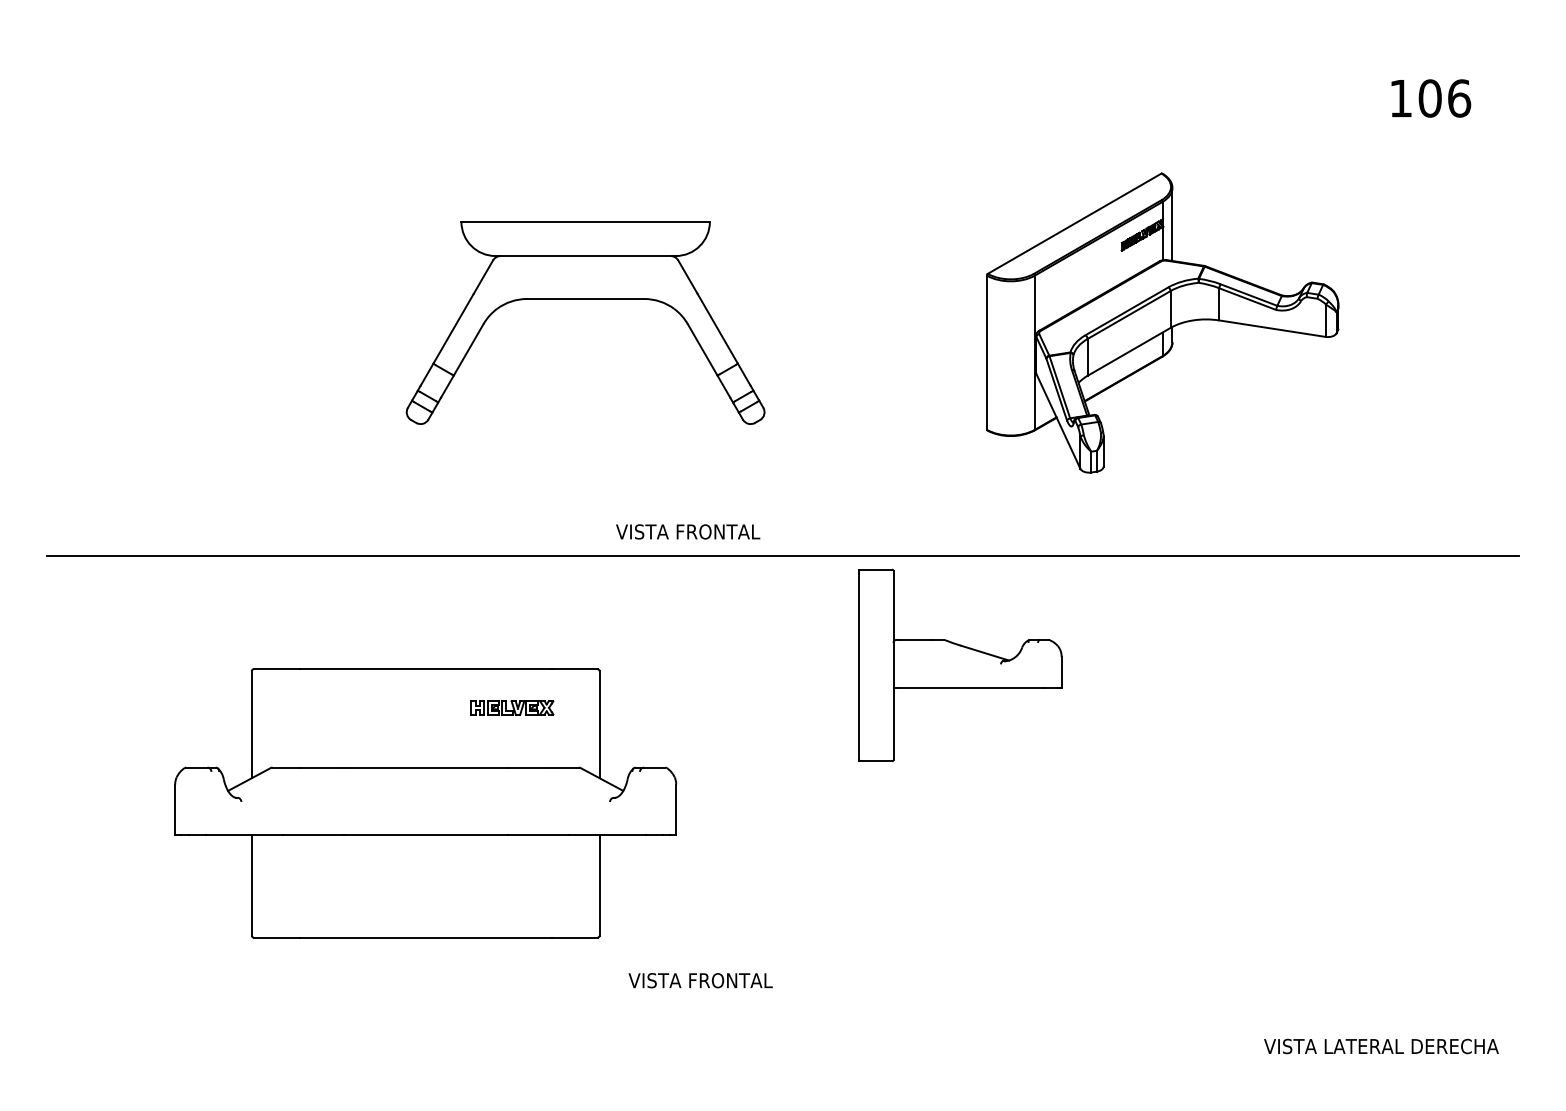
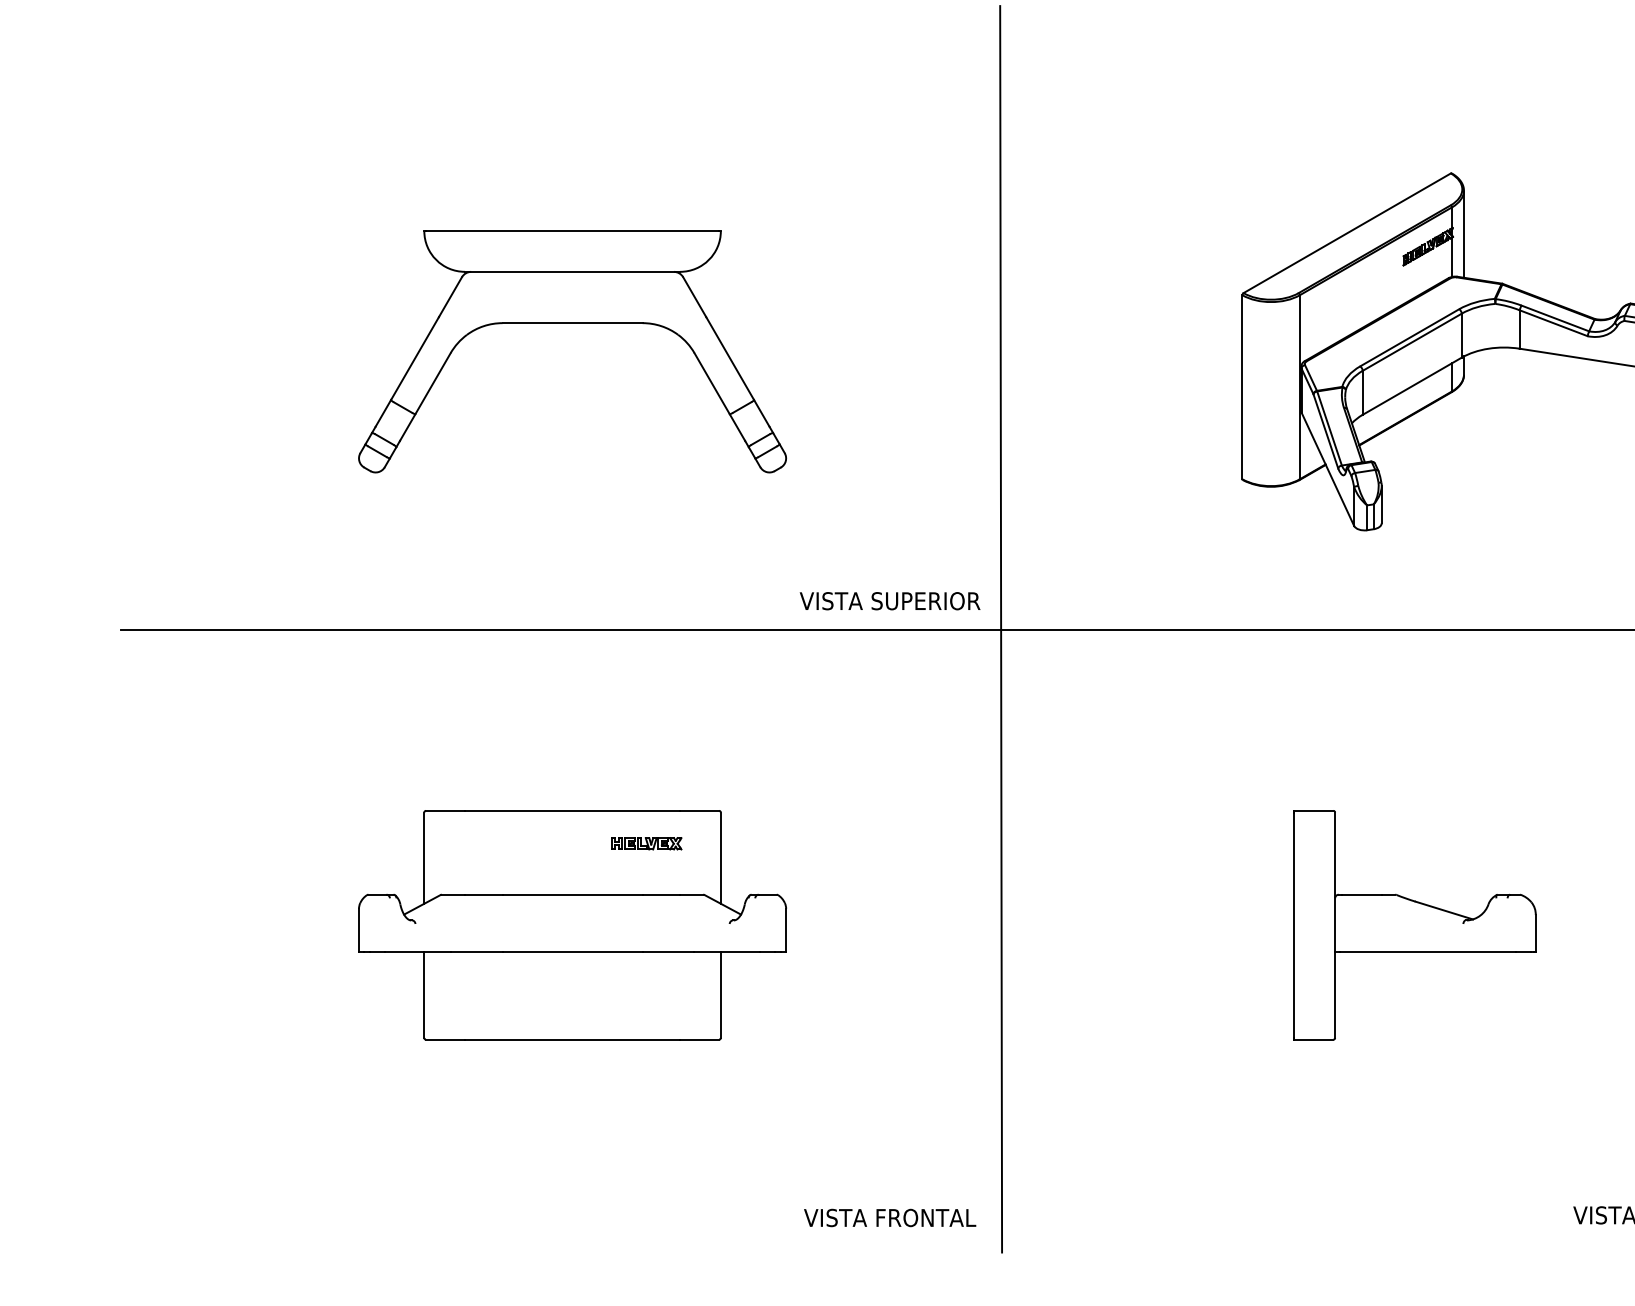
part: (585, 299) -> (572, 323), moved
text: (721, 531) -> (925, 600), VISTA FRONTAL -> VISTA SUPERIOR
line: (784, 555) -> (1000, 629), added
part: (960, 665) -> (1415, 925), moved
part: (425, 803) -> (572, 925), size x0.71
text: (700, 980) -> (889, 1217), moved

